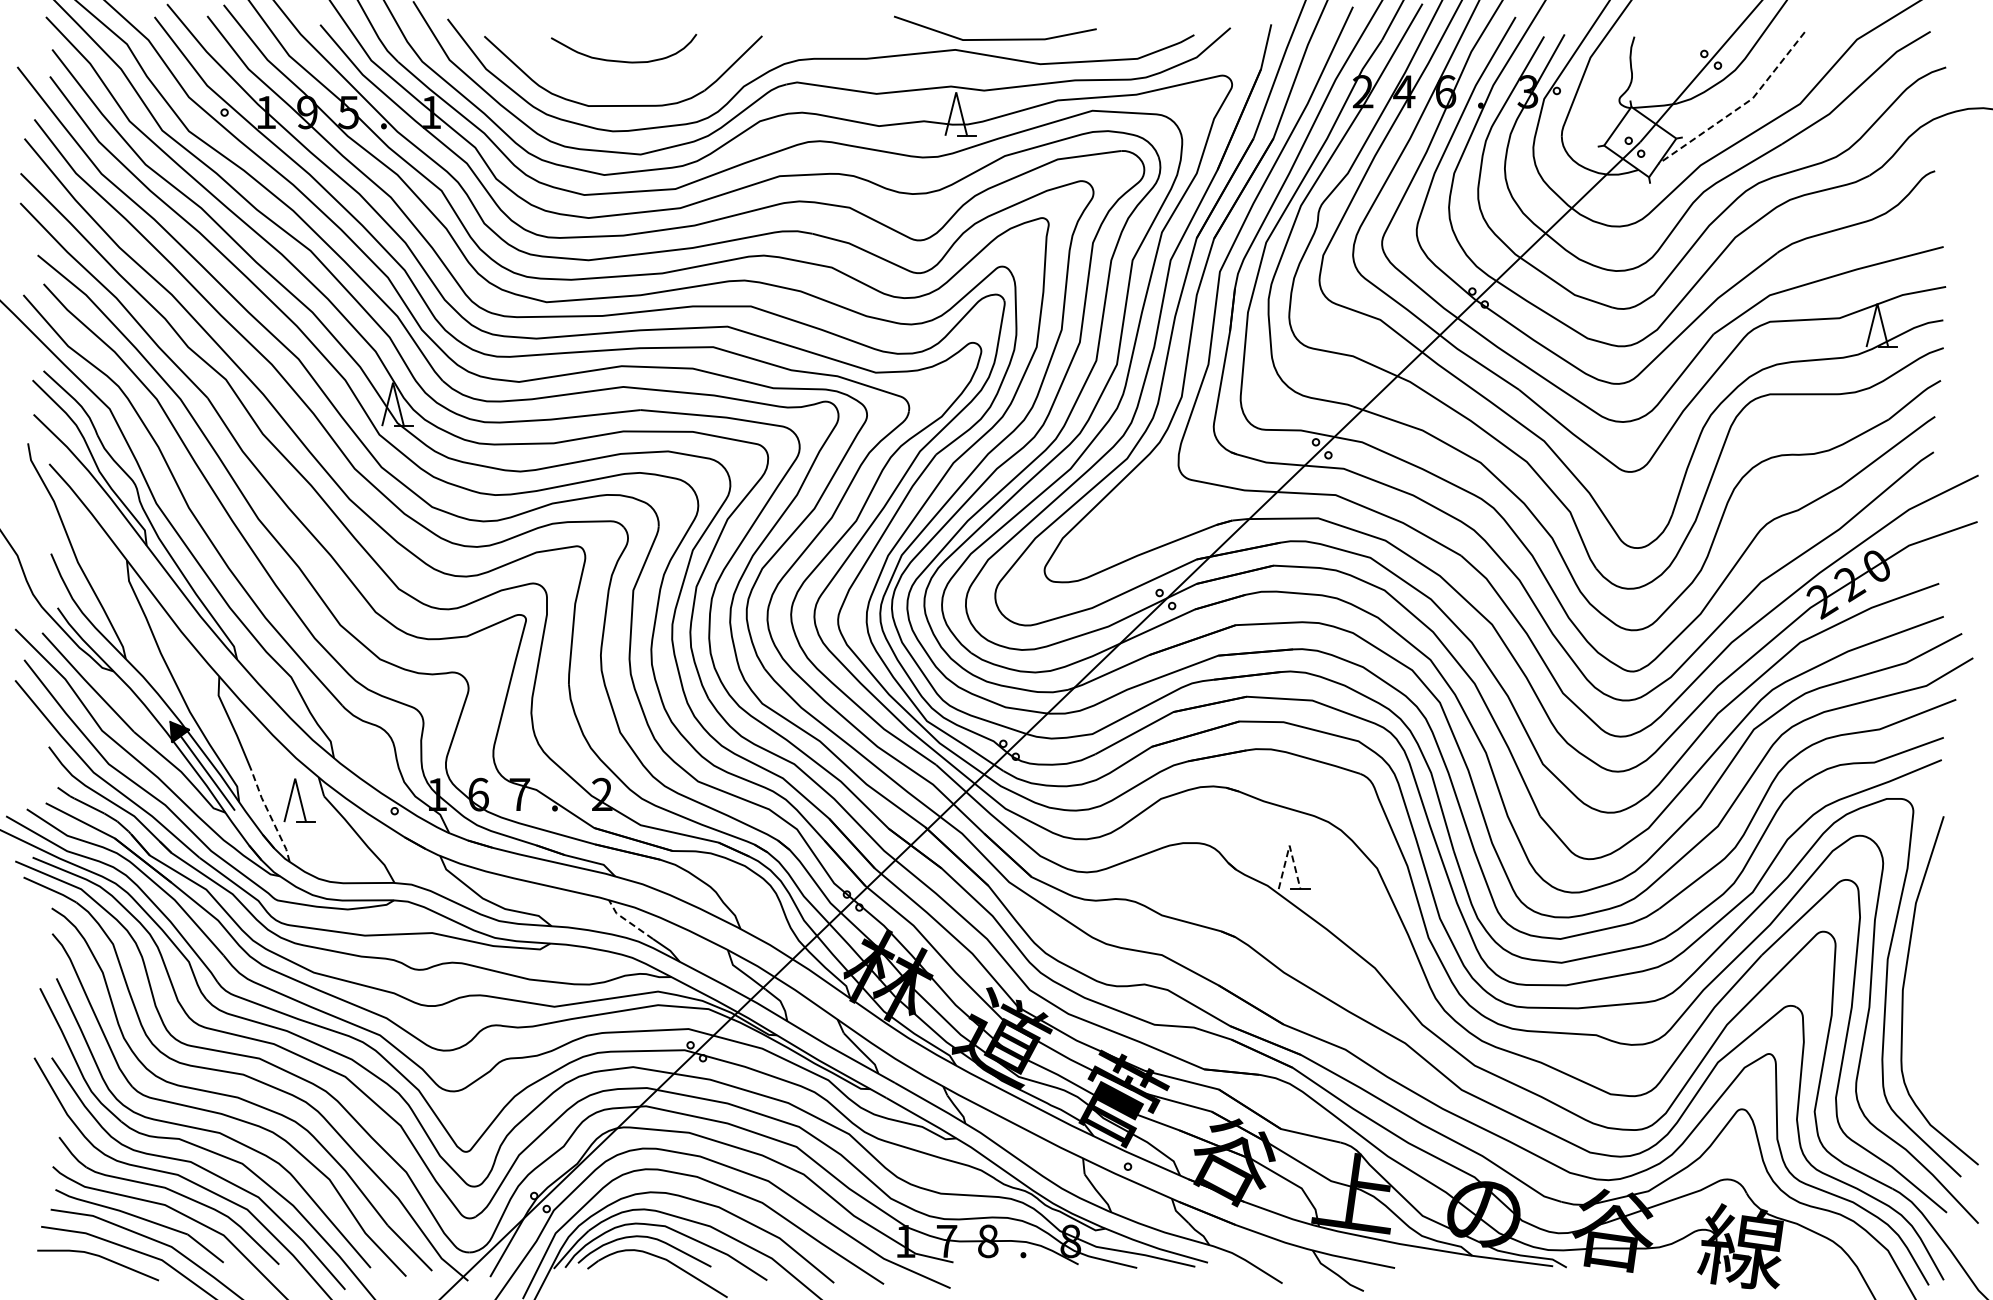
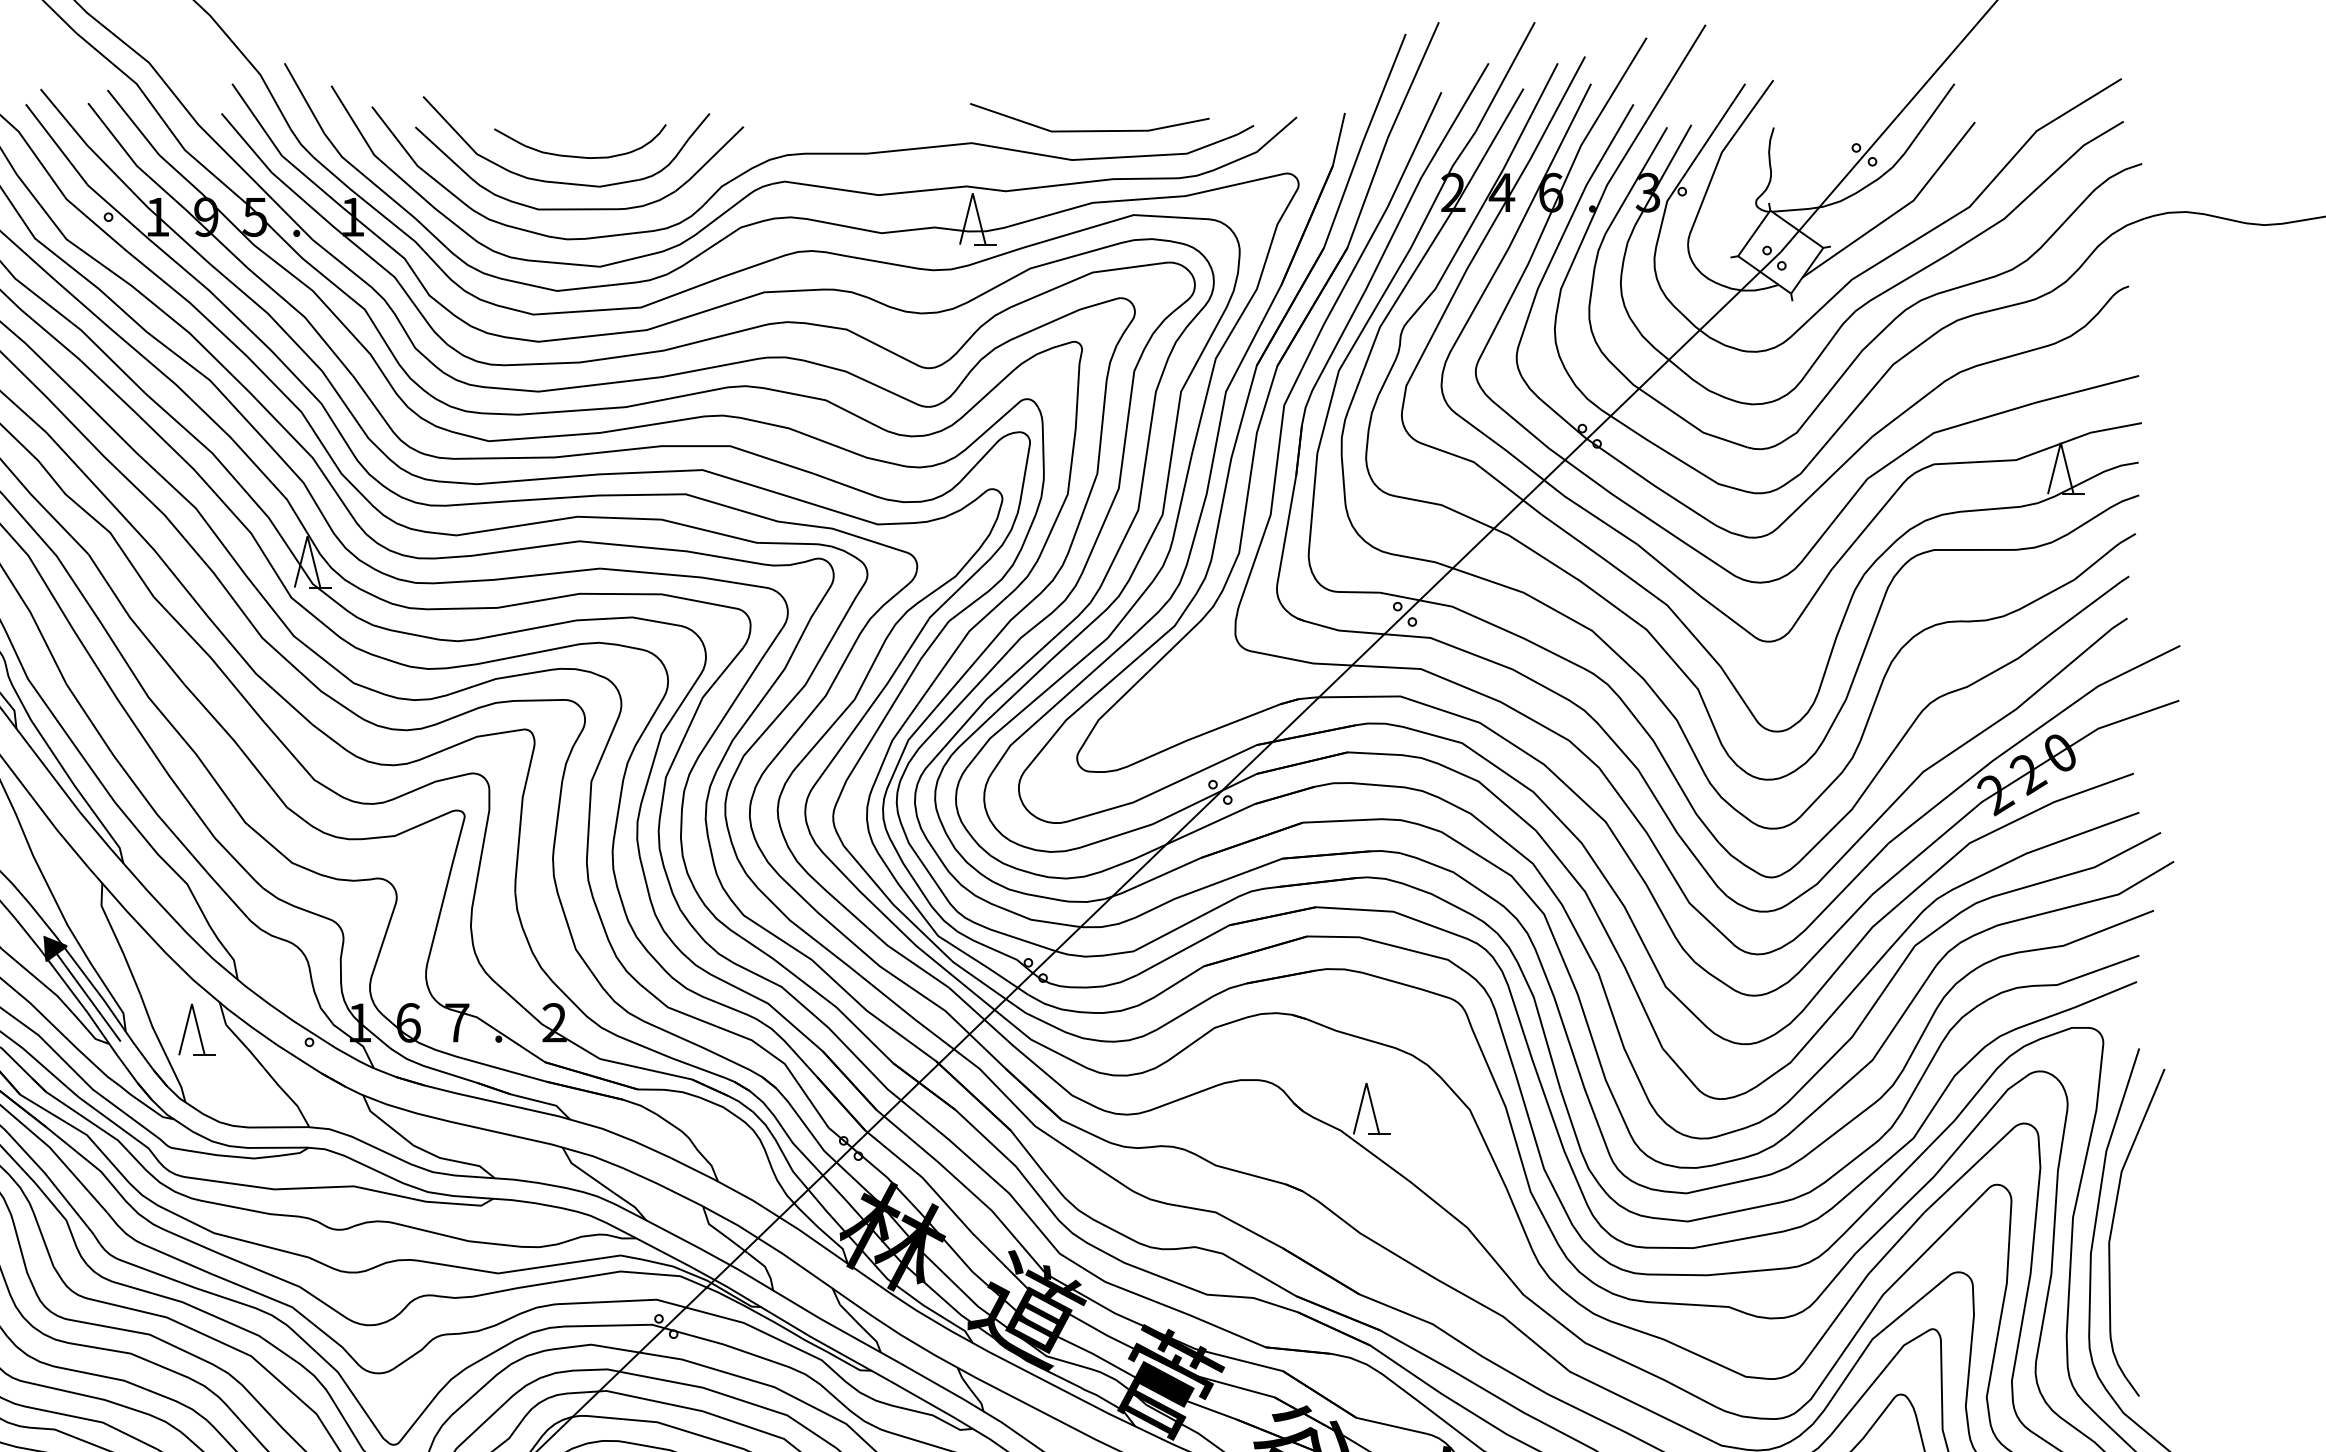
line: (995, 38) -> (1090, 129), moved
part: (609, 82) -> (563, 181), added
line: (1740, 107) -> (1899, 211), dashed -> solid
line: (270, 815) -> (162, 1047), dashed -> solid
line: (1289, 845) -> (1366, 1082), dashed -> solid
line: (627, 921) -> (584, 1172), dashed -> solid
curve: (1921, 969) -> (2112, 1229), added

